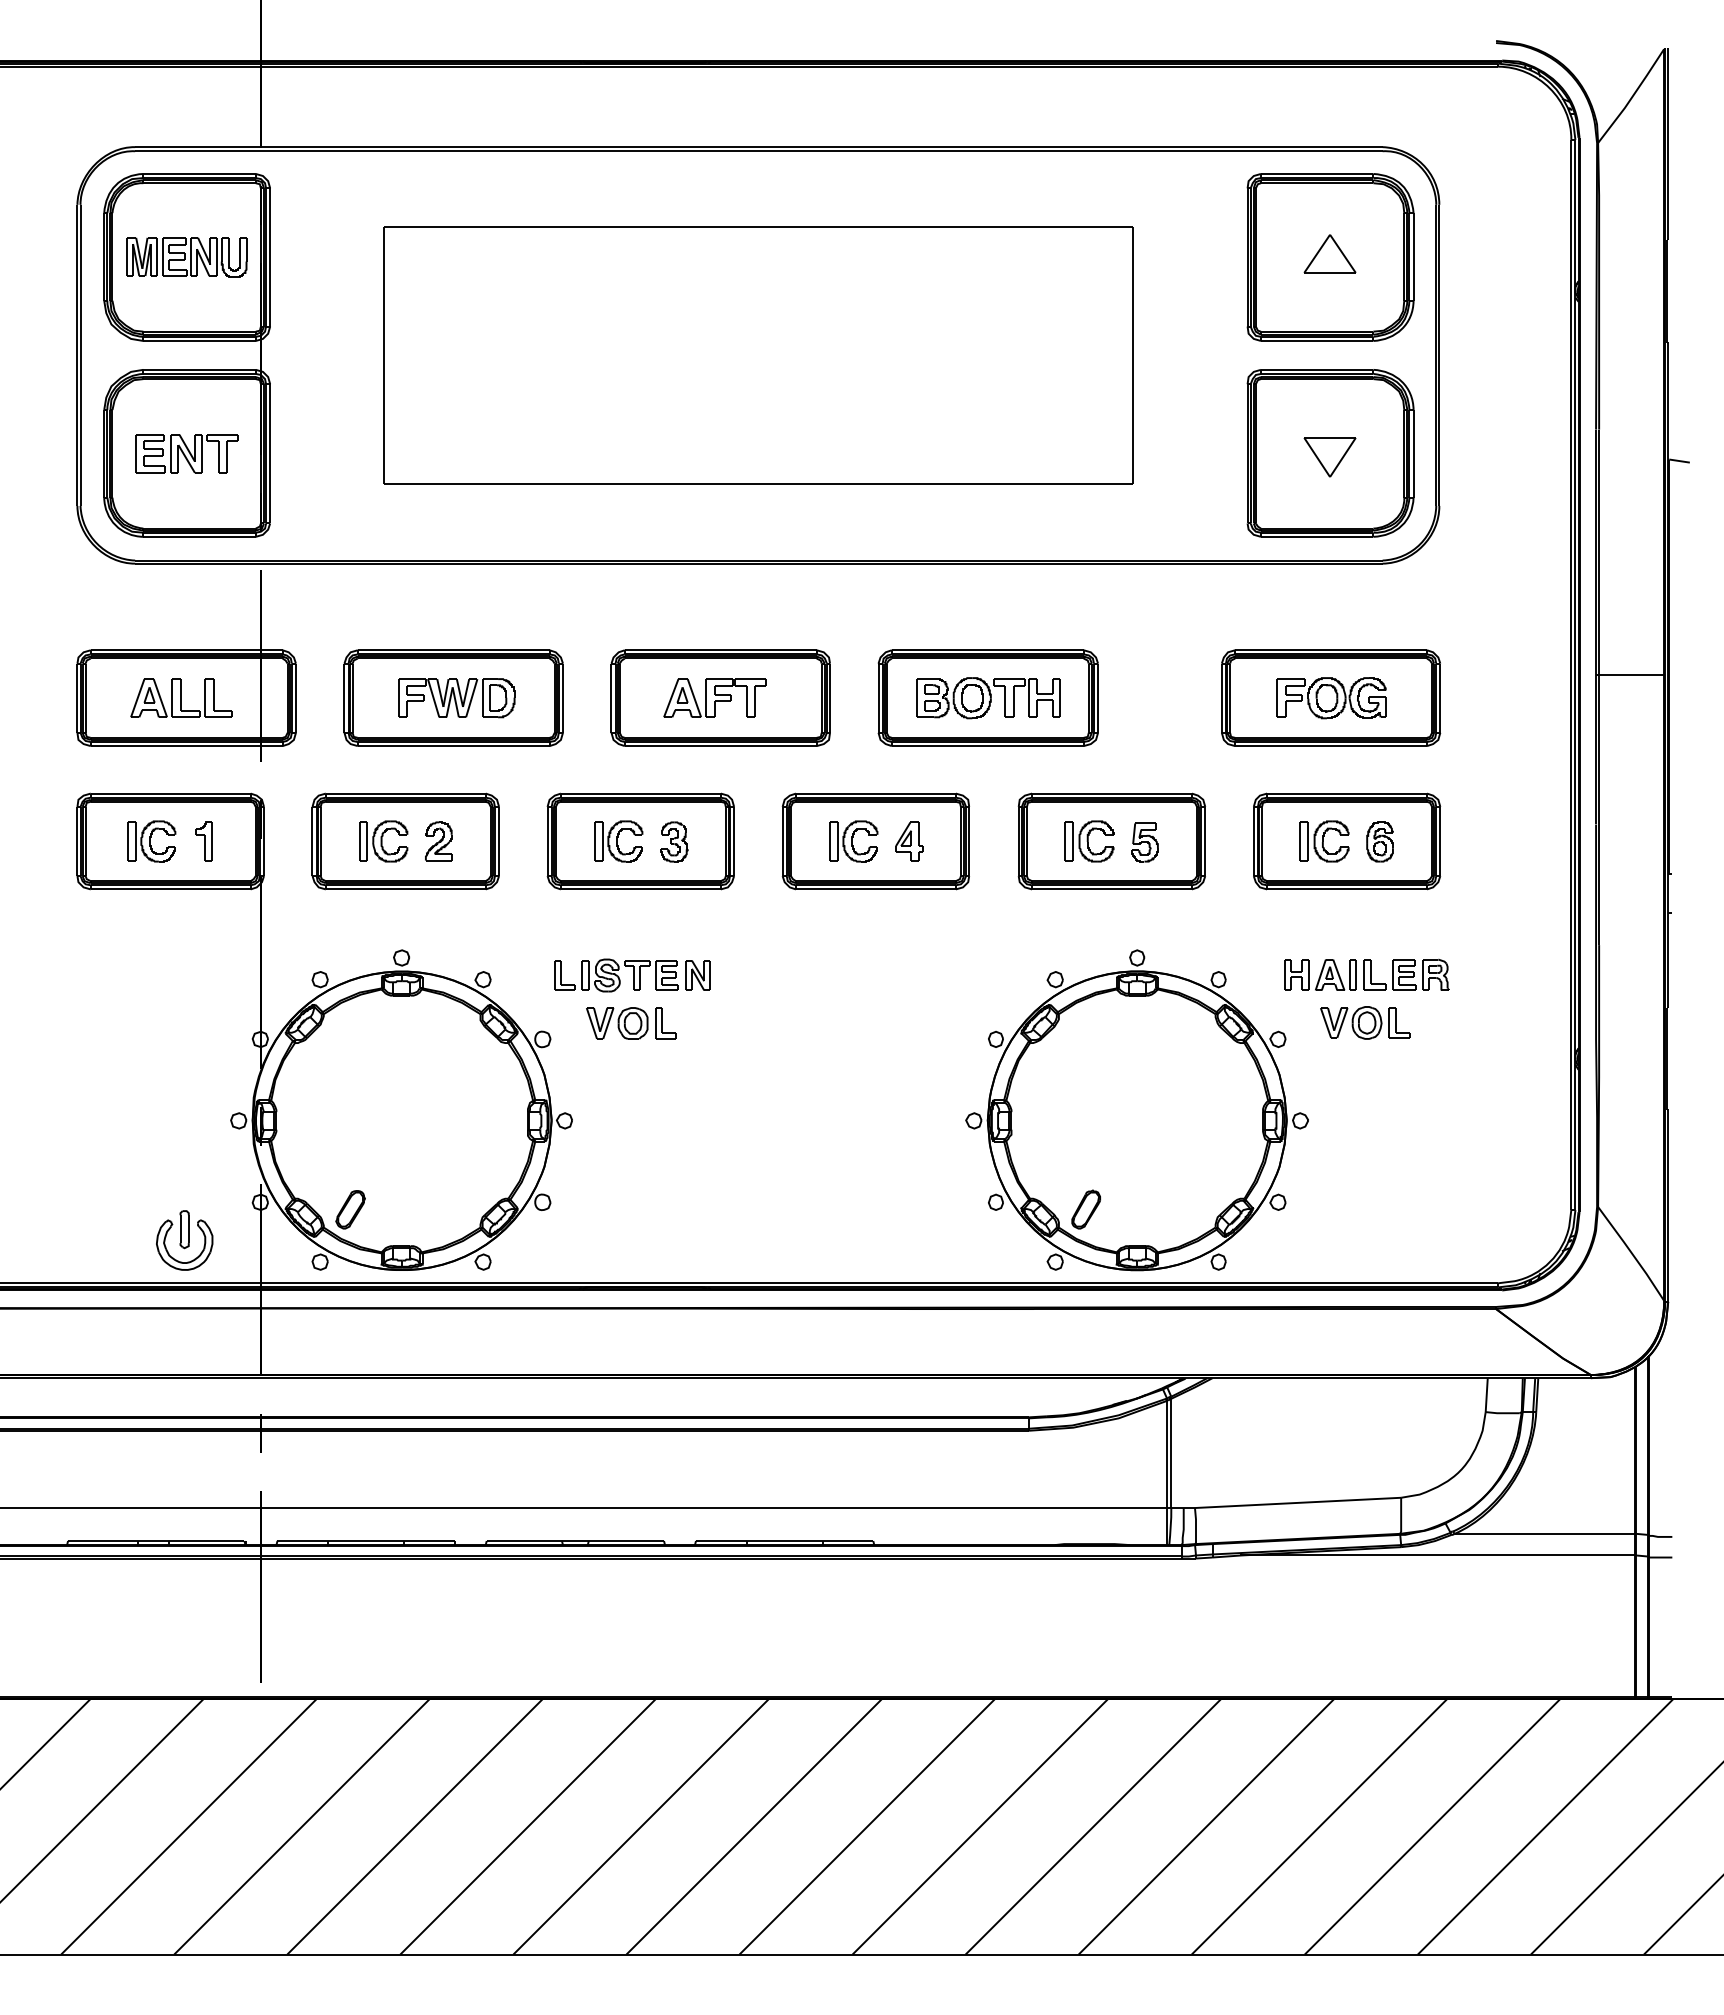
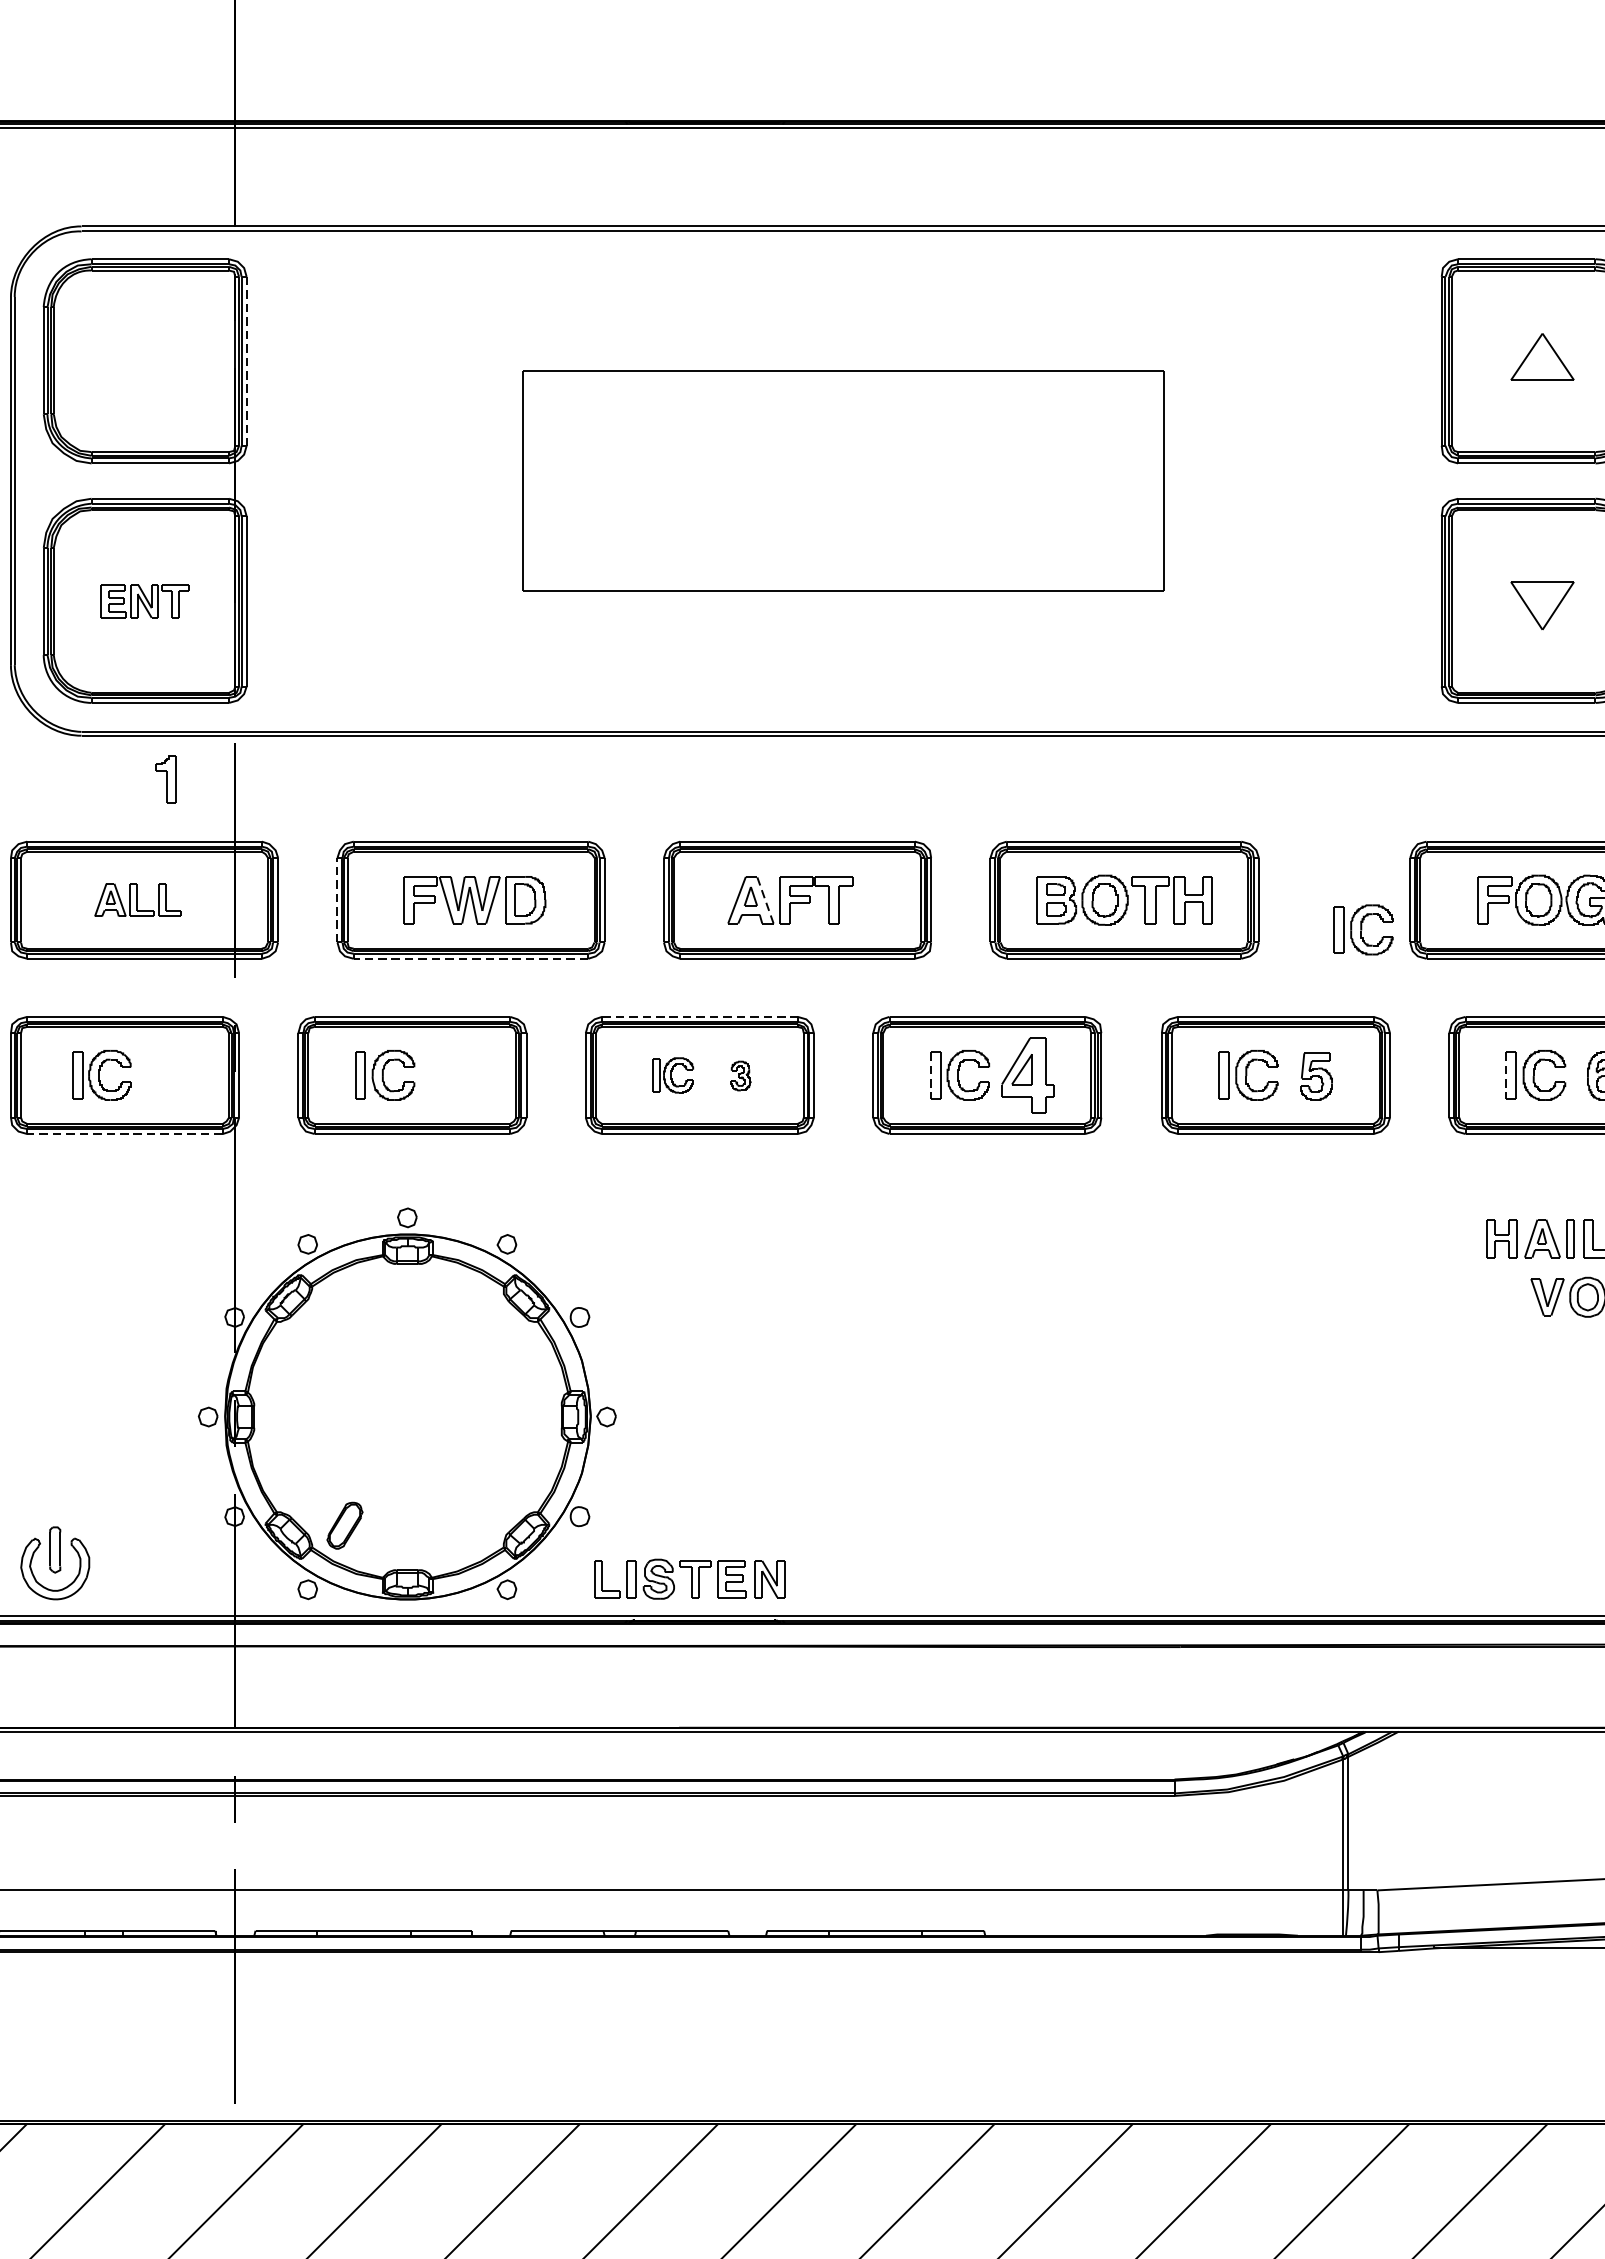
part: (186, 257) -> (144, 361), removed
line: (270, 257) -> (247, 361), solid -> dashed
part: (758, 355) -> (843, 481), size x0.7
part: (186, 453) -> (144, 601), size x0.7
part: (181, 697) -> (138, 899), size x0.7
line: (694, 697) -> (765, 899), solid -> dashed
line: (344, 698) -> (337, 900), solid -> dashed
part: (1183, 722) -> (1363, 929), added
line: (453, 746) -> (470, 959), solid -> dashed
line: (640, 793) -> (699, 1016), solid -> dashed
part: (203, 841) -> (165, 779), moved
part: (438, 841) -> (452, 1075), removed
part: (618, 841) -> (672, 1075), size x0.7
part: (674, 841) -> (740, 1075), size x0.6
line: (830, 841) -> (931, 1075), solid -> dashed
part: (909, 841) -> (1028, 1075), size x1.6
line: (1300, 841) -> (1506, 1075), solid -> dashed
line: (170, 889) -> (124, 1134), solid -> dashed
part: (632, 975) -> (689, 1579), moved
part: (631, 1023) -> (688, 1297), removed
part: (1136, 1110) -> (1305, 1404), removed
part: (184, 1240) -> (55, 1563), moved

